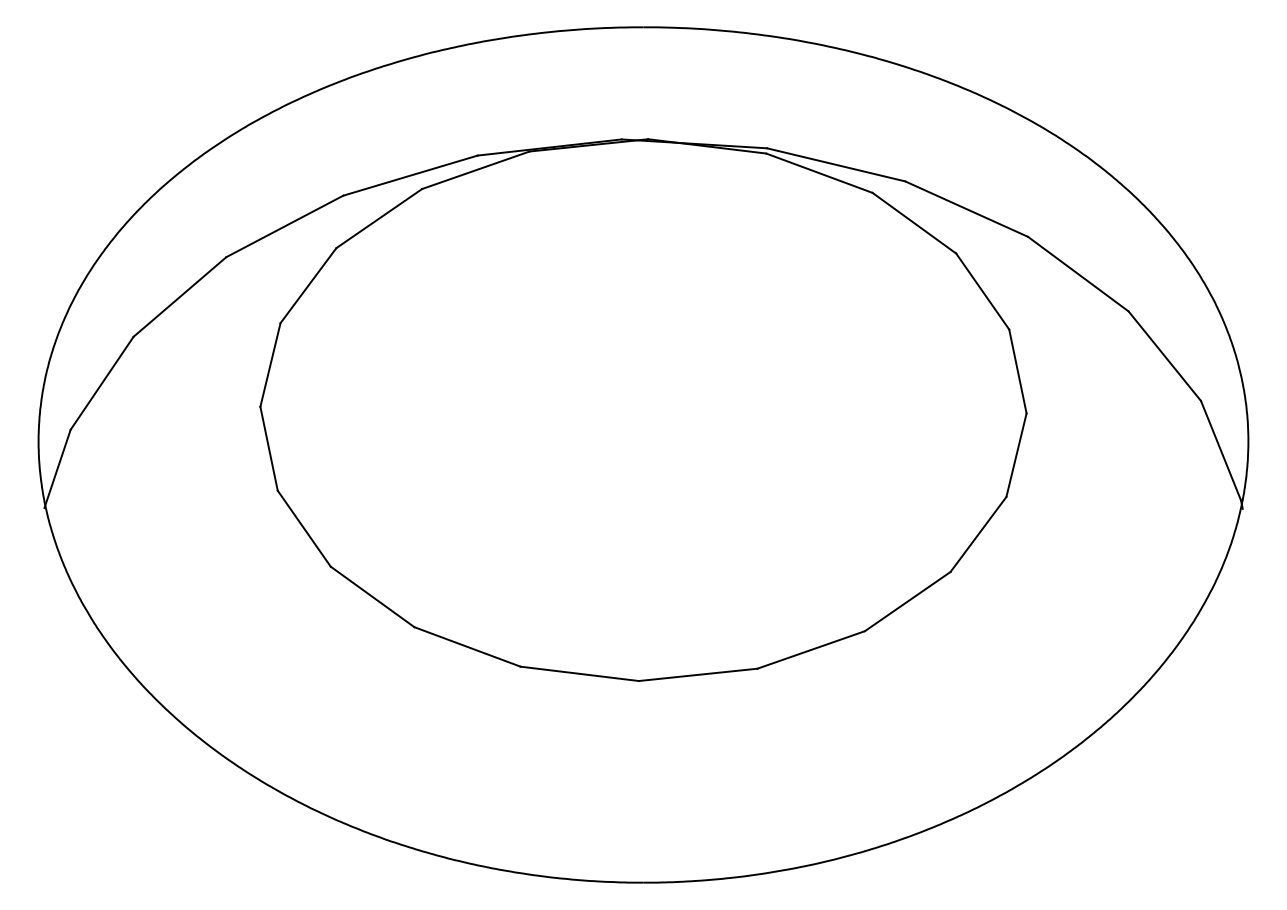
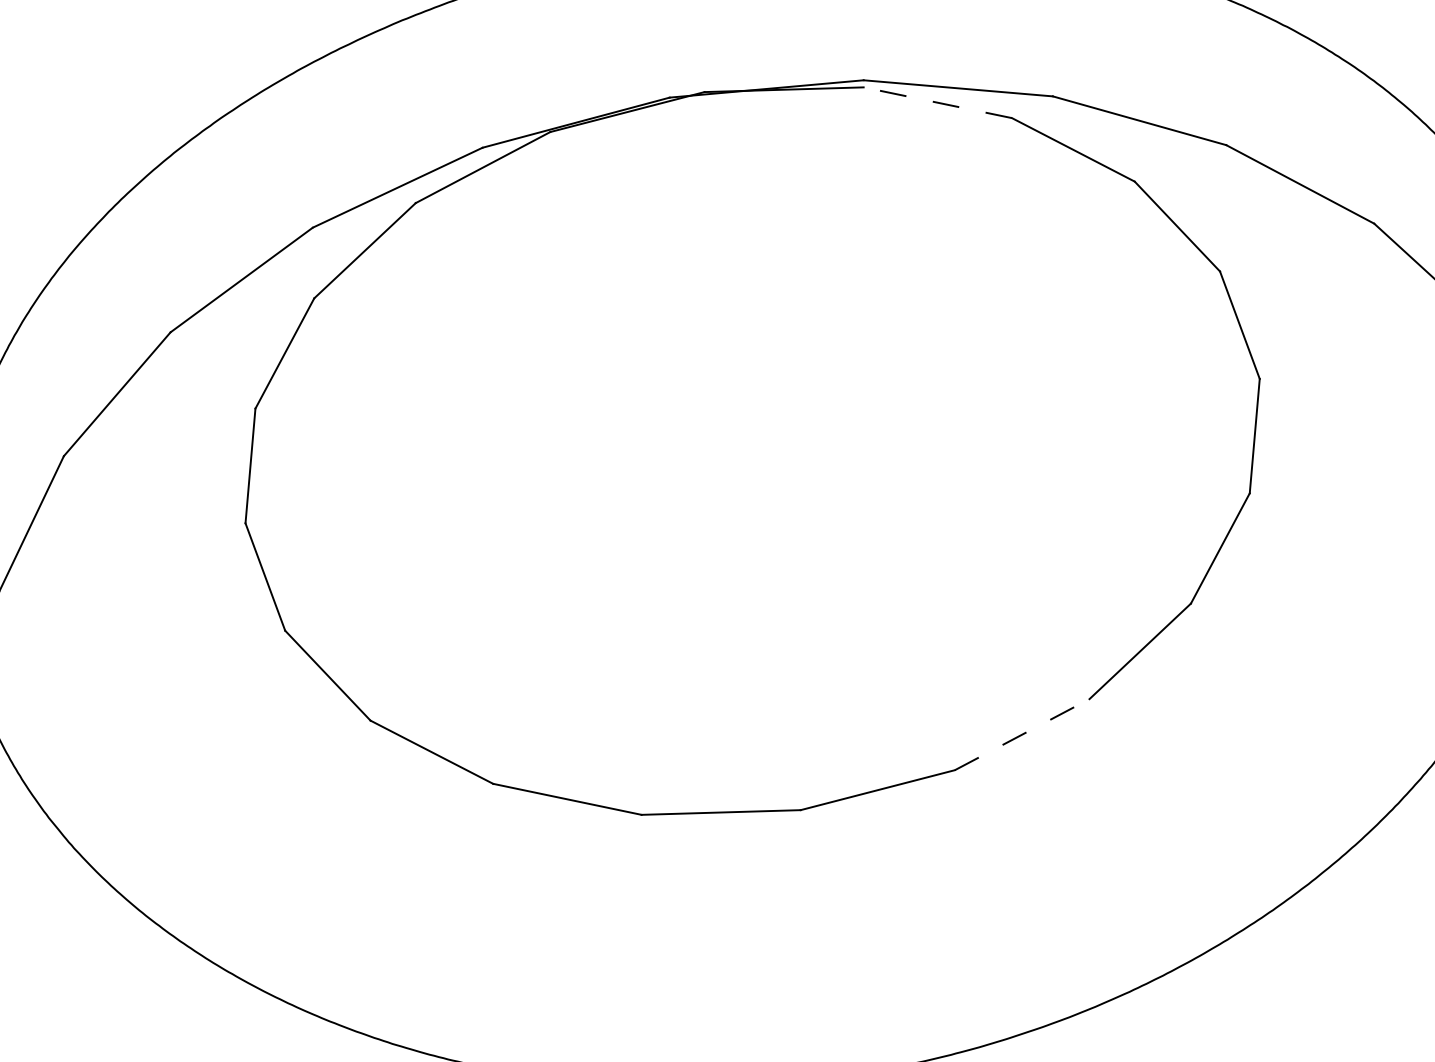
line: (819, 173) -> (937, 103), solid -> dashed
line: (811, 649) -> (1022, 733), solid -> dashed

